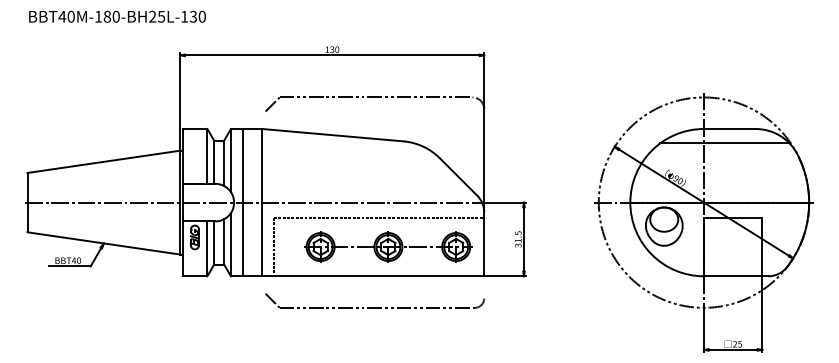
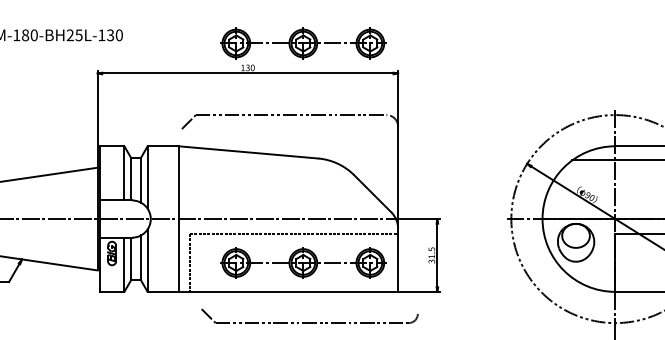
part: (388, 24) -> (303, 42), added
line: (243, 202) -> (160, 218), removed
part: (375, 307) -> (310, 322), moved

